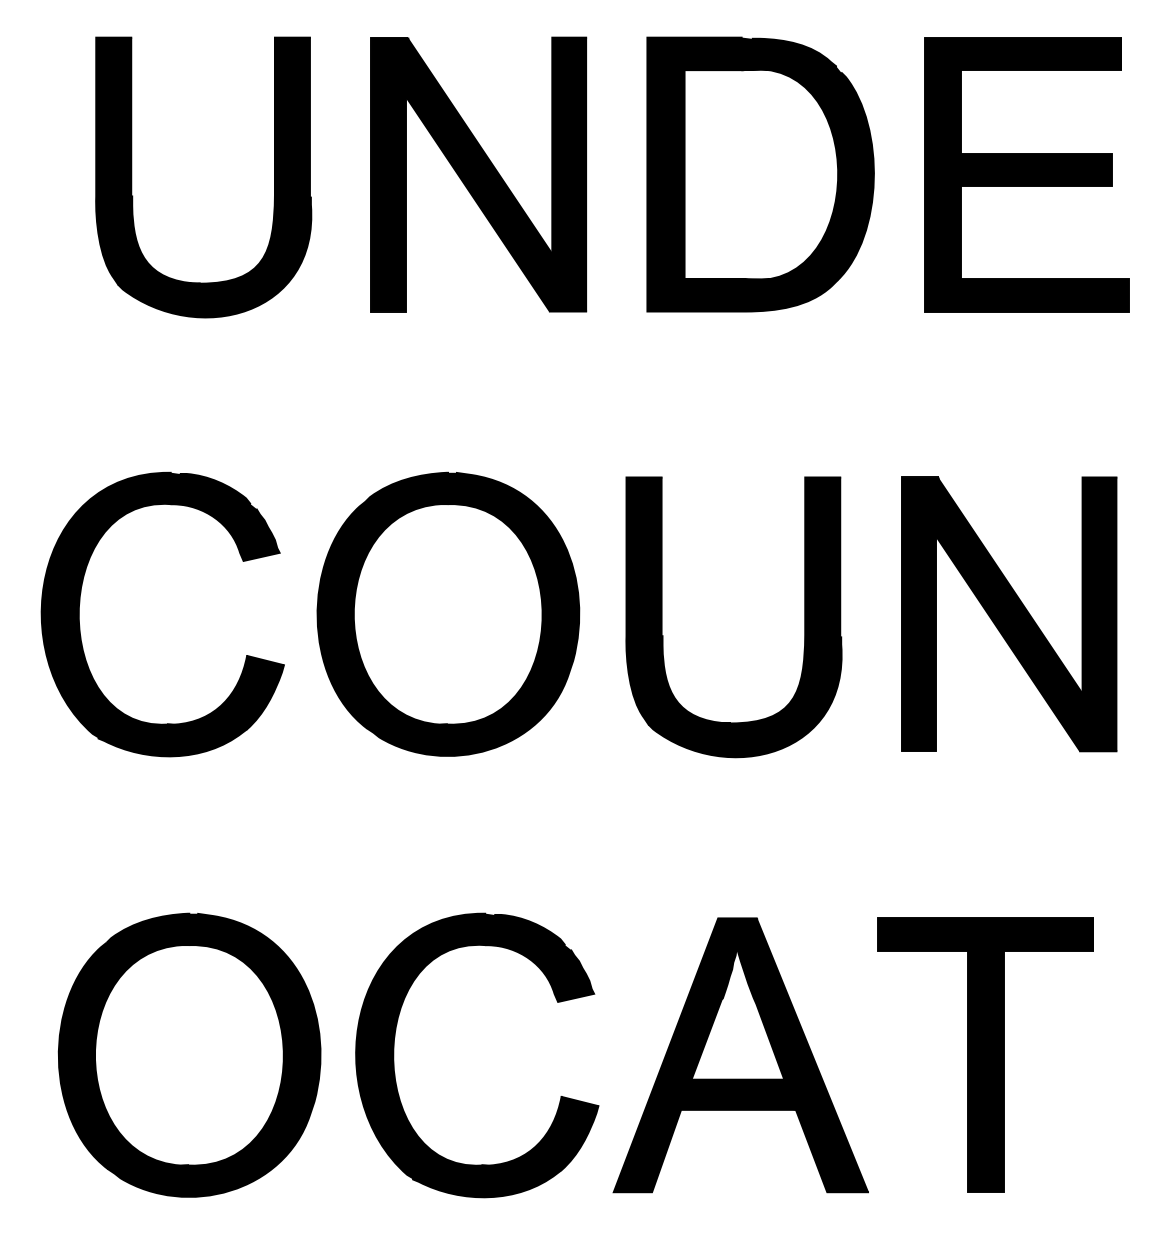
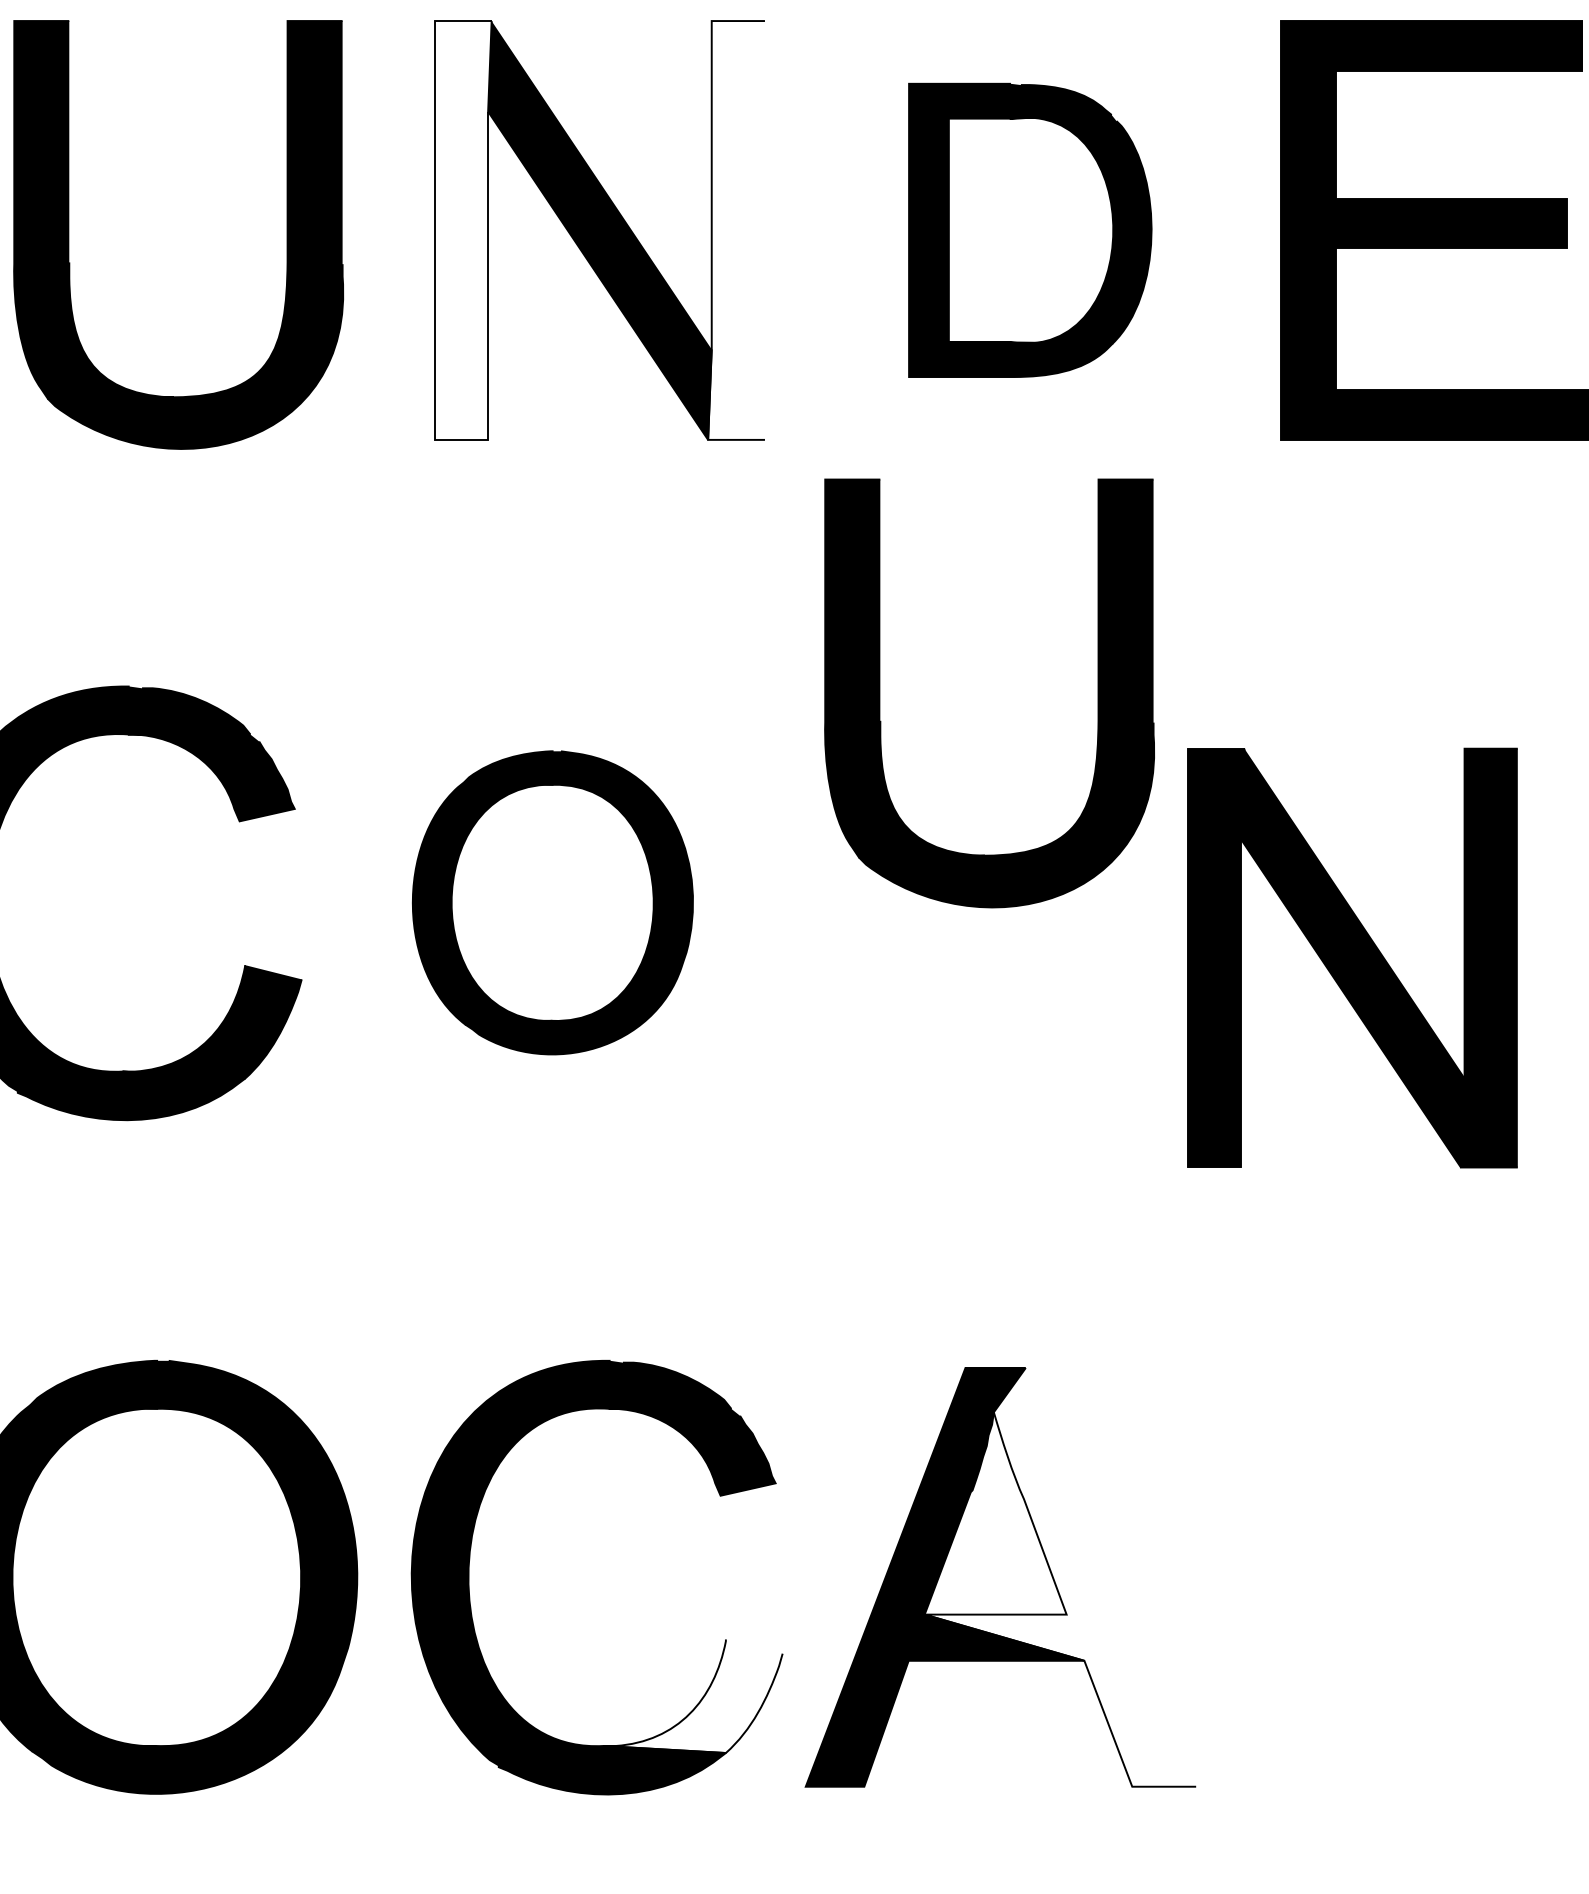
fill: (389, 174) -> (462, 230), removed
fill: (568, 174) -> (736, 230), removed
part: (760, 174) -> (1030, 230), size x0.7
part: (448, 613) -> (553, 901), size x0.7
part: (1009, 614) -> (1352, 958), moved
part: (662, 617) -> (880, 693), moved
part: (985, 1054) -> (1374, 1576), removed
fill: (780, 1055) -> (1060, 1577), removed
fill: (539, 1132) -> (692, 1695), removed

